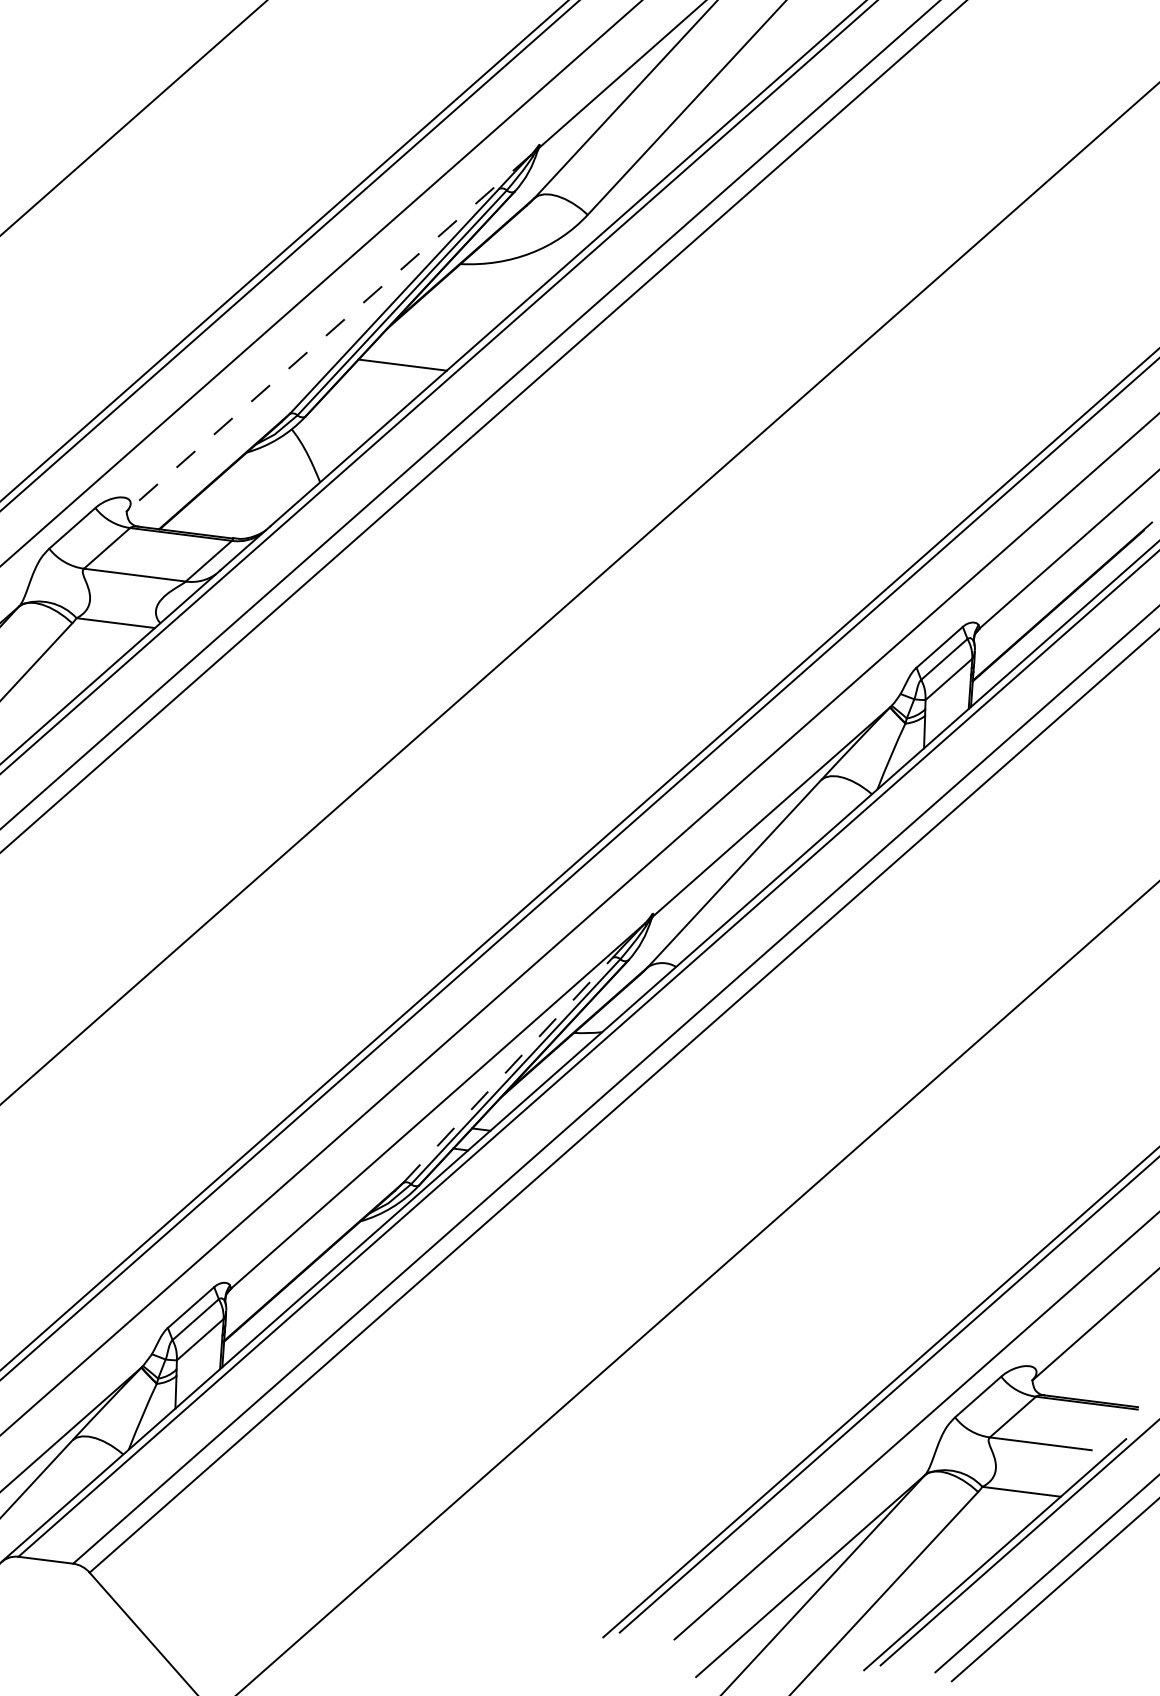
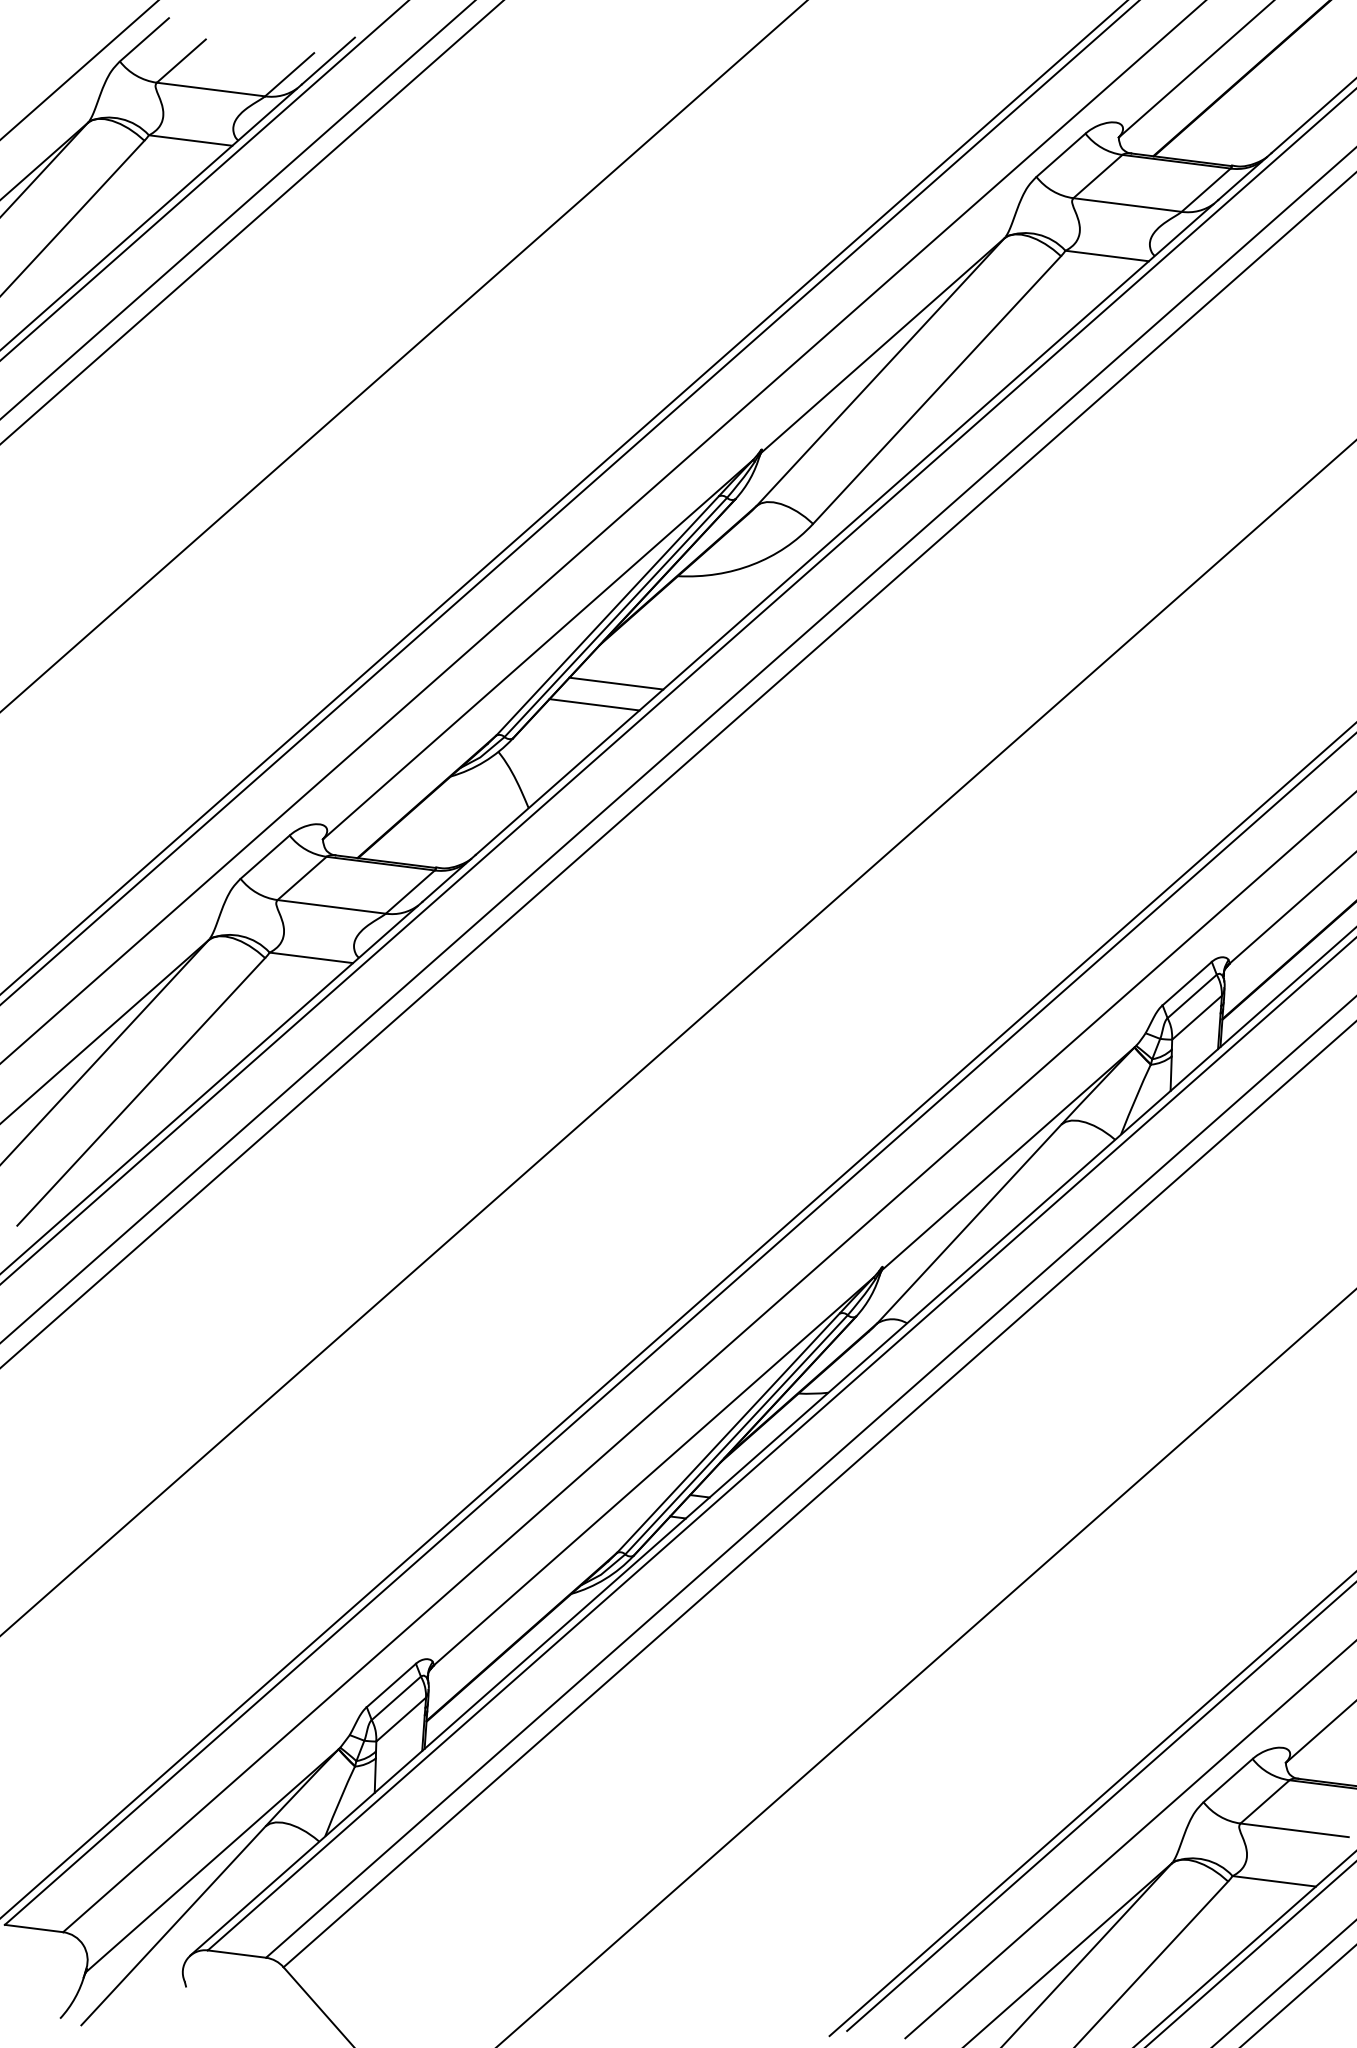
line: (328, 333) -> (537, 650), dashed -> solid
line: (382, 384) -> (594, 704), added
line: (508, 1069) -> (728, 1432), dashed -> solid

